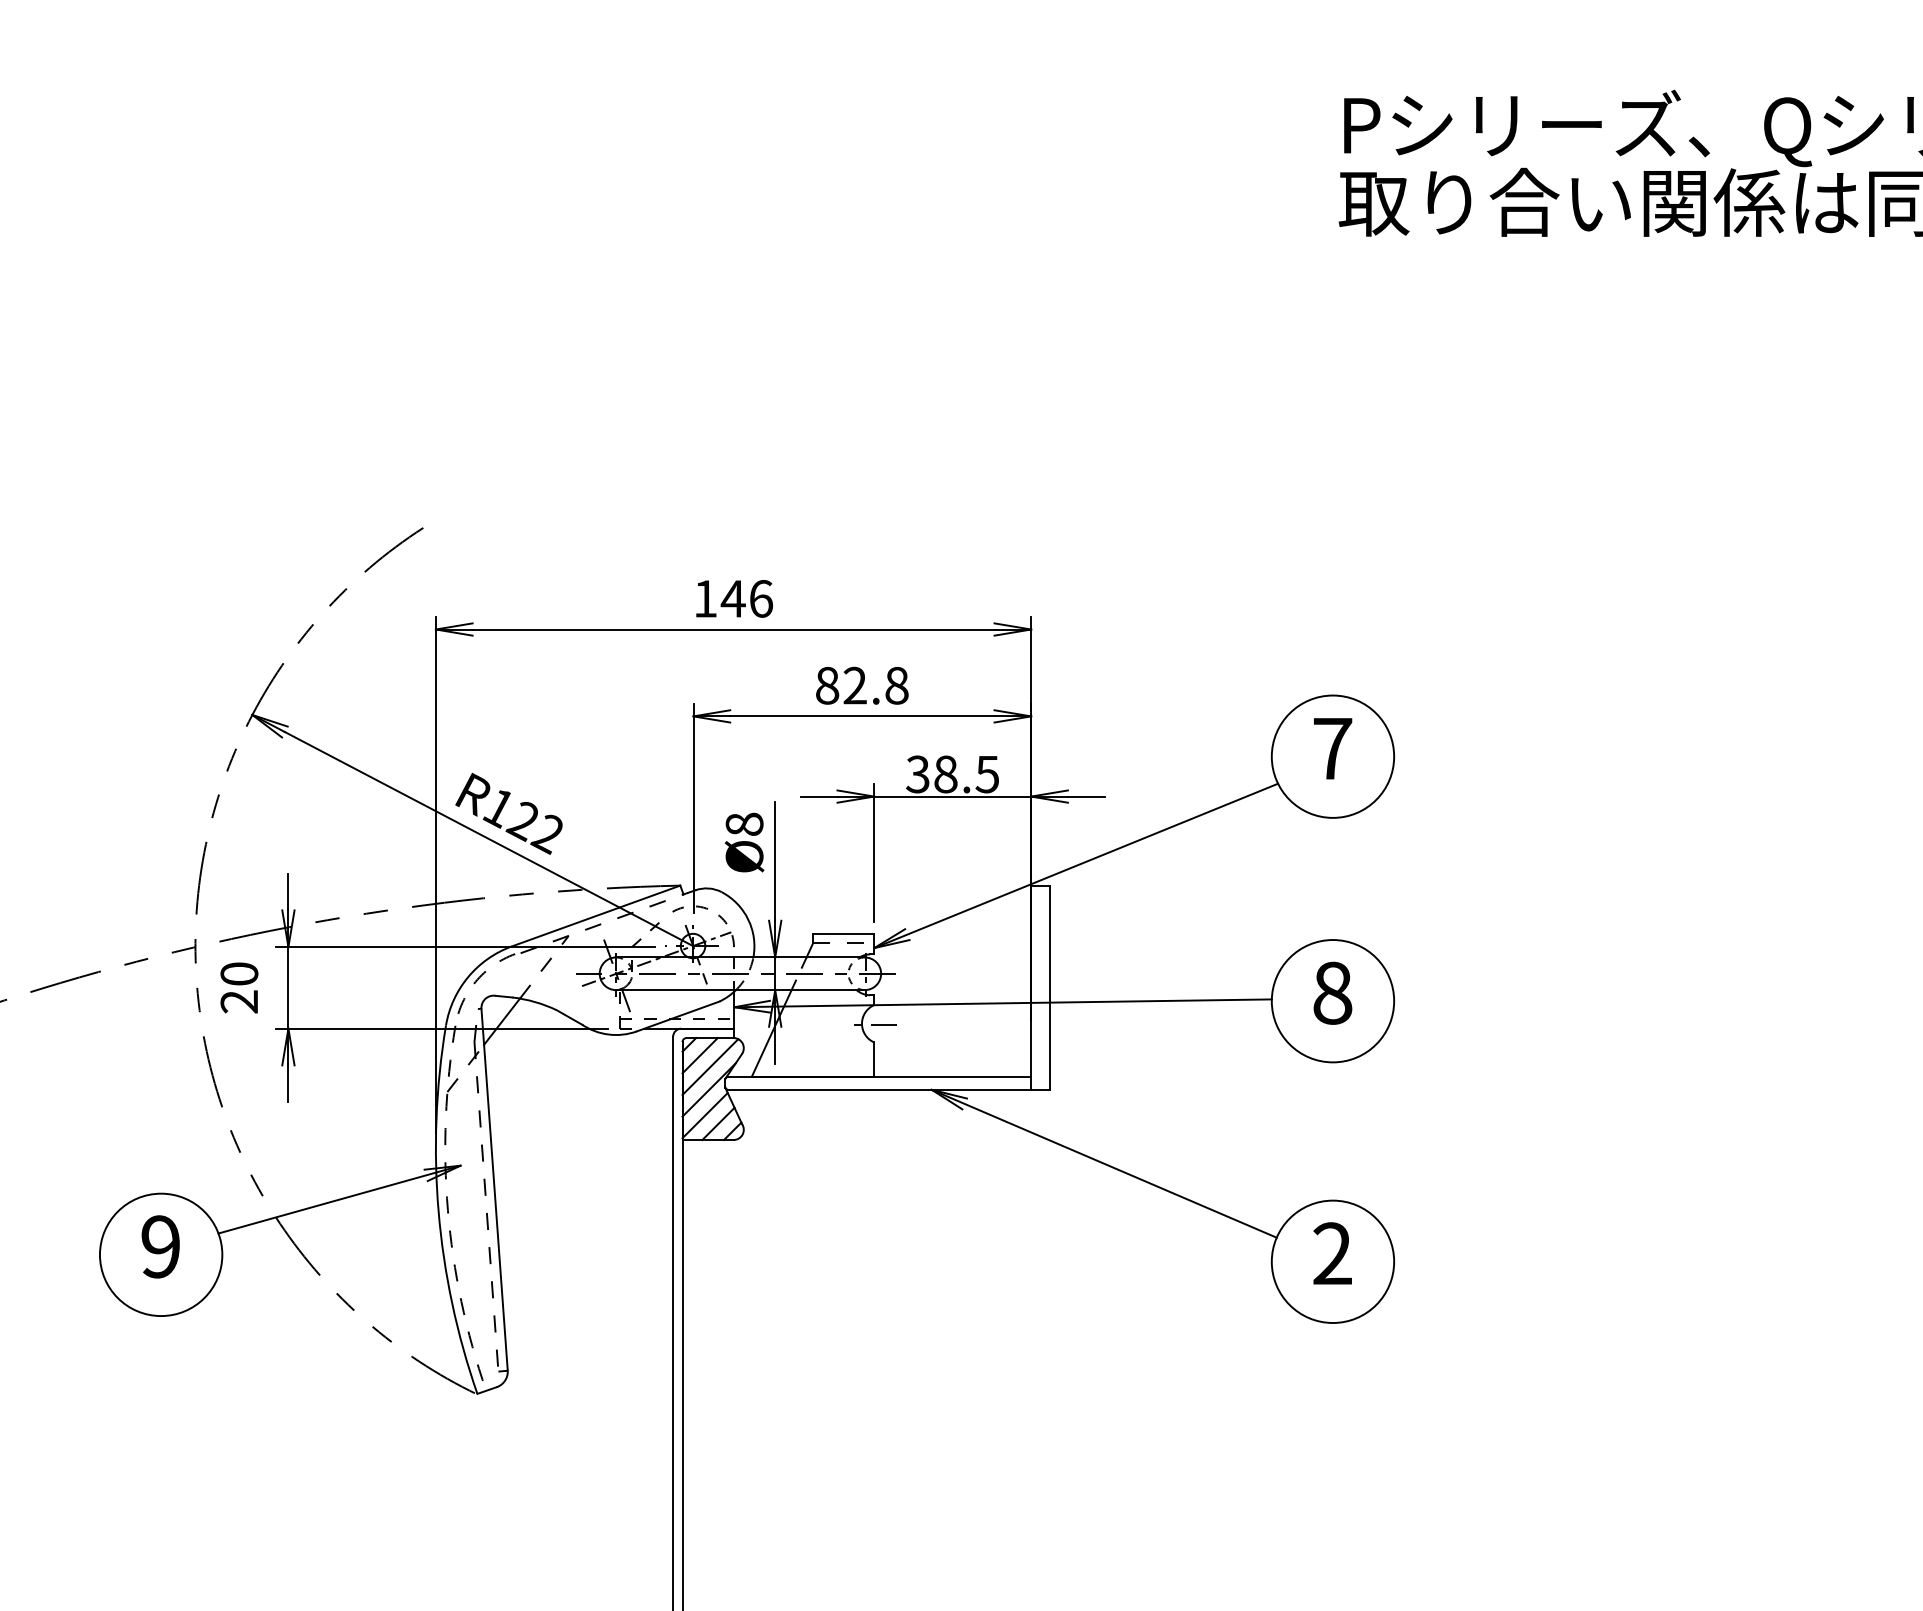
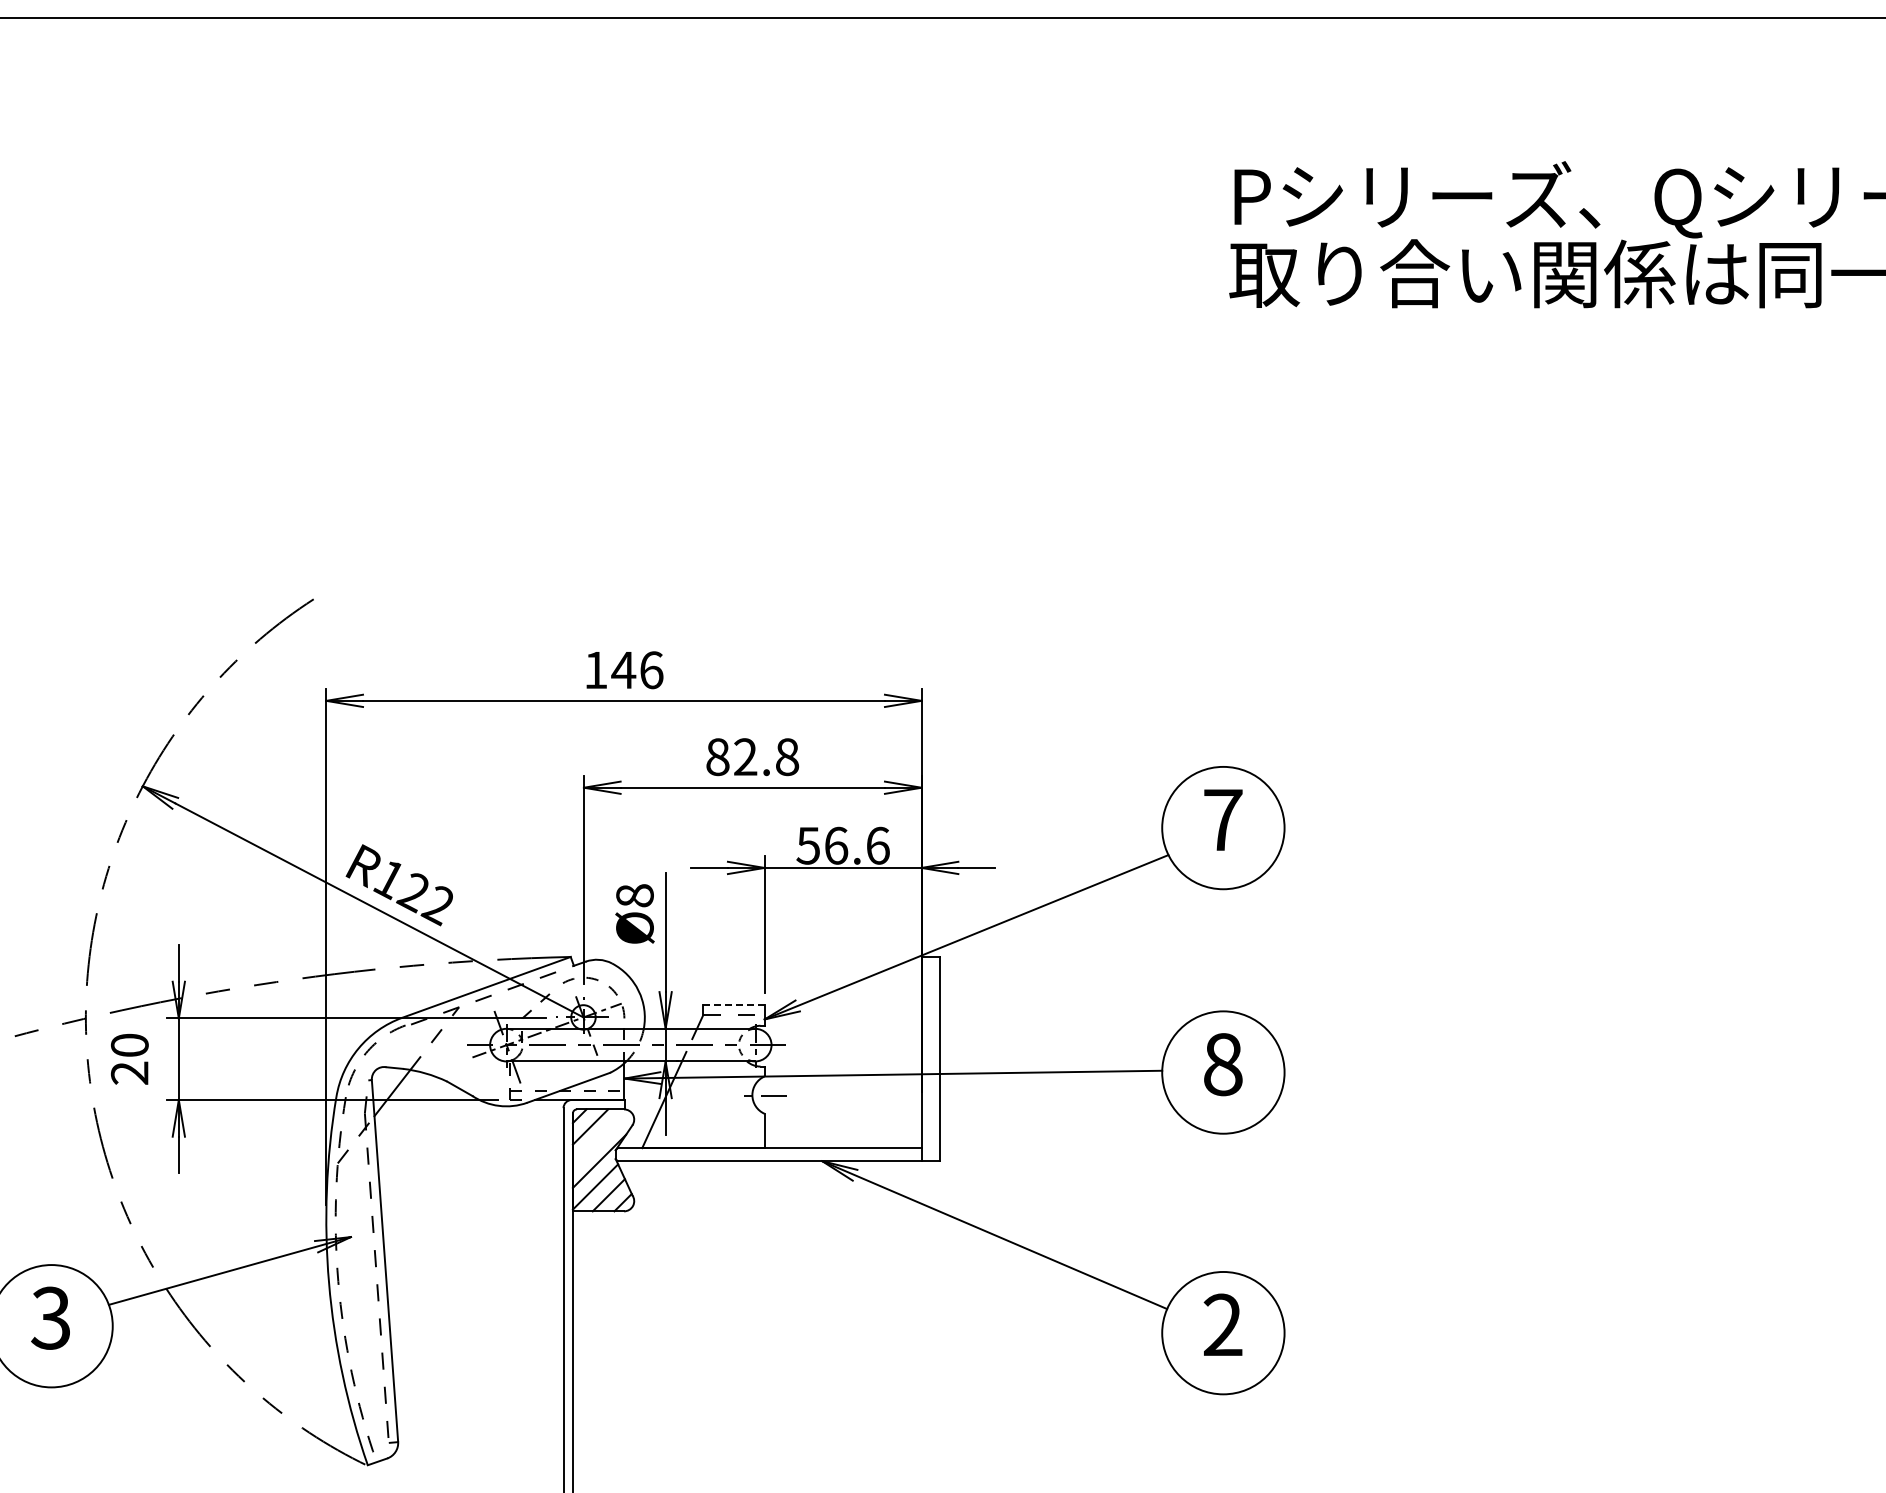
text: (952, 774) -> (842, 845), 38.5 -> 56.6
line: (843, 934) -> (733, 1005), solid -> dashed
line: (710, 1066) -> (600, 1137), removed
text: (159, 1246) -> (49, 1317), 9 -> 3

